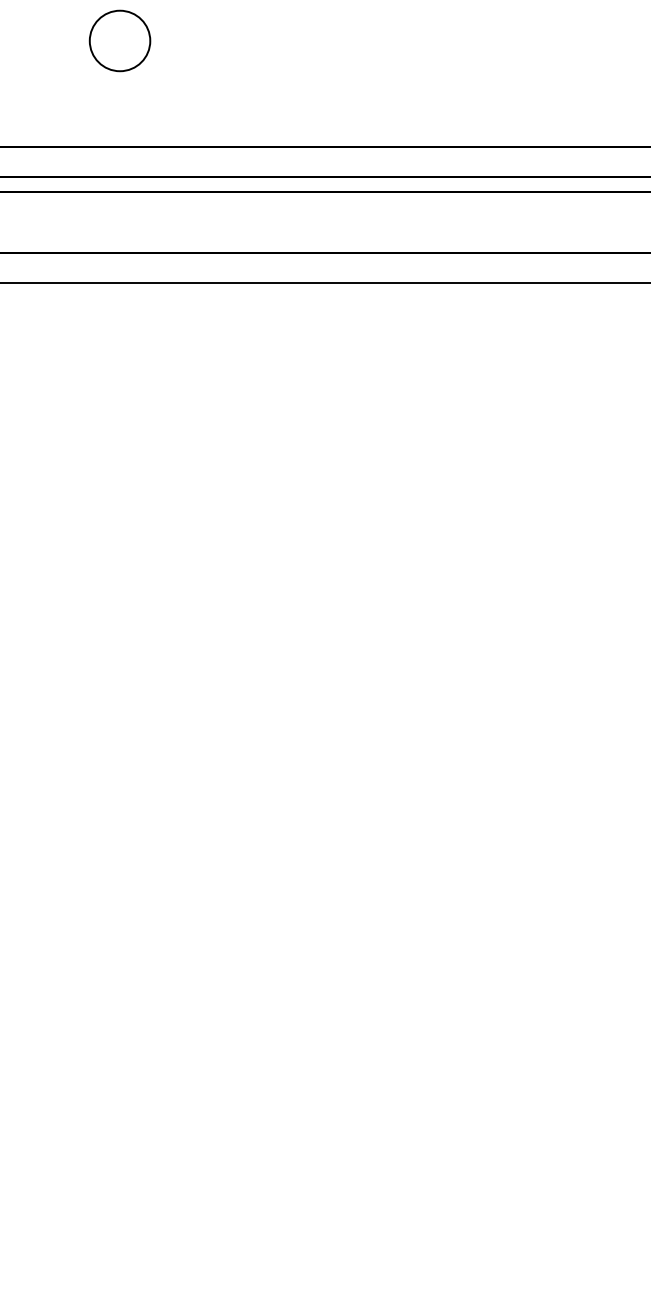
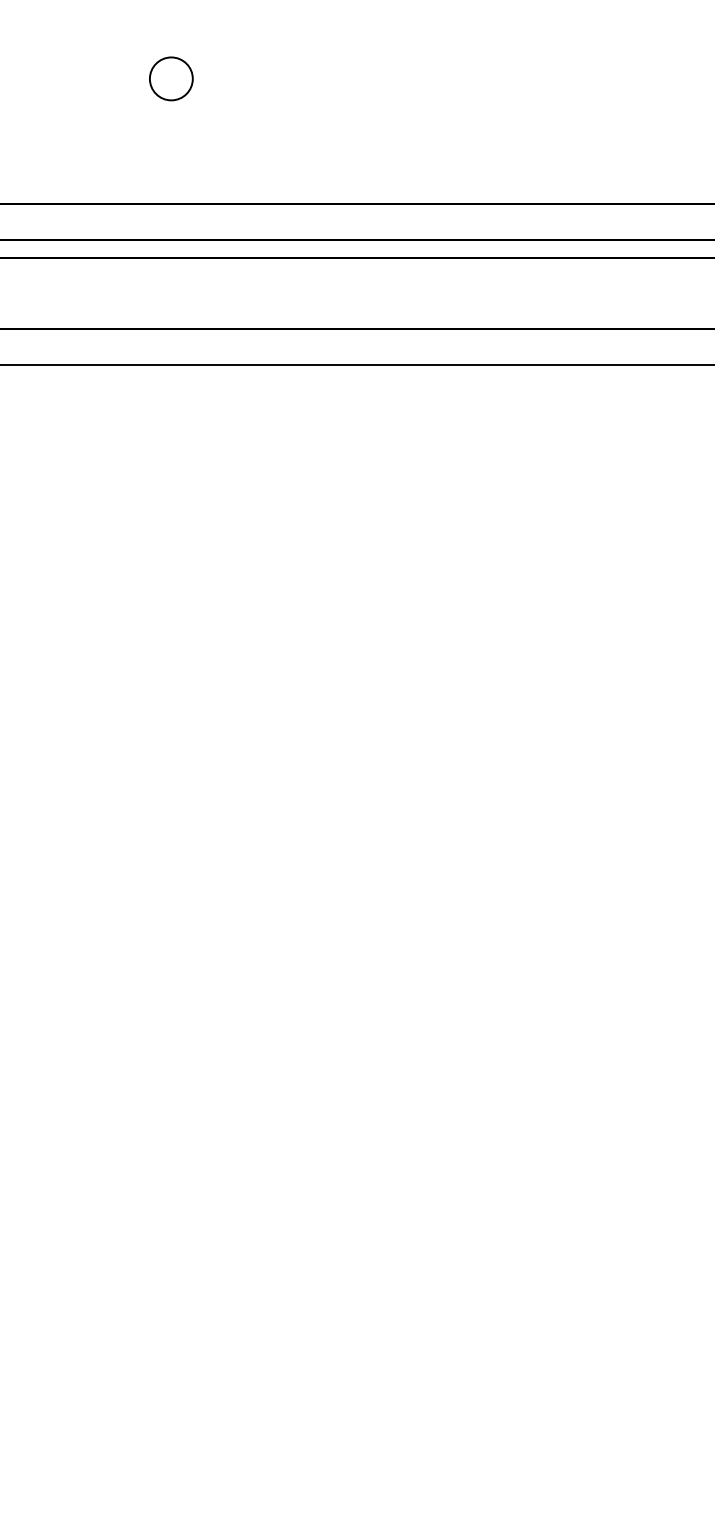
circle: (119, 40) -> (170, 78), size x0.6

